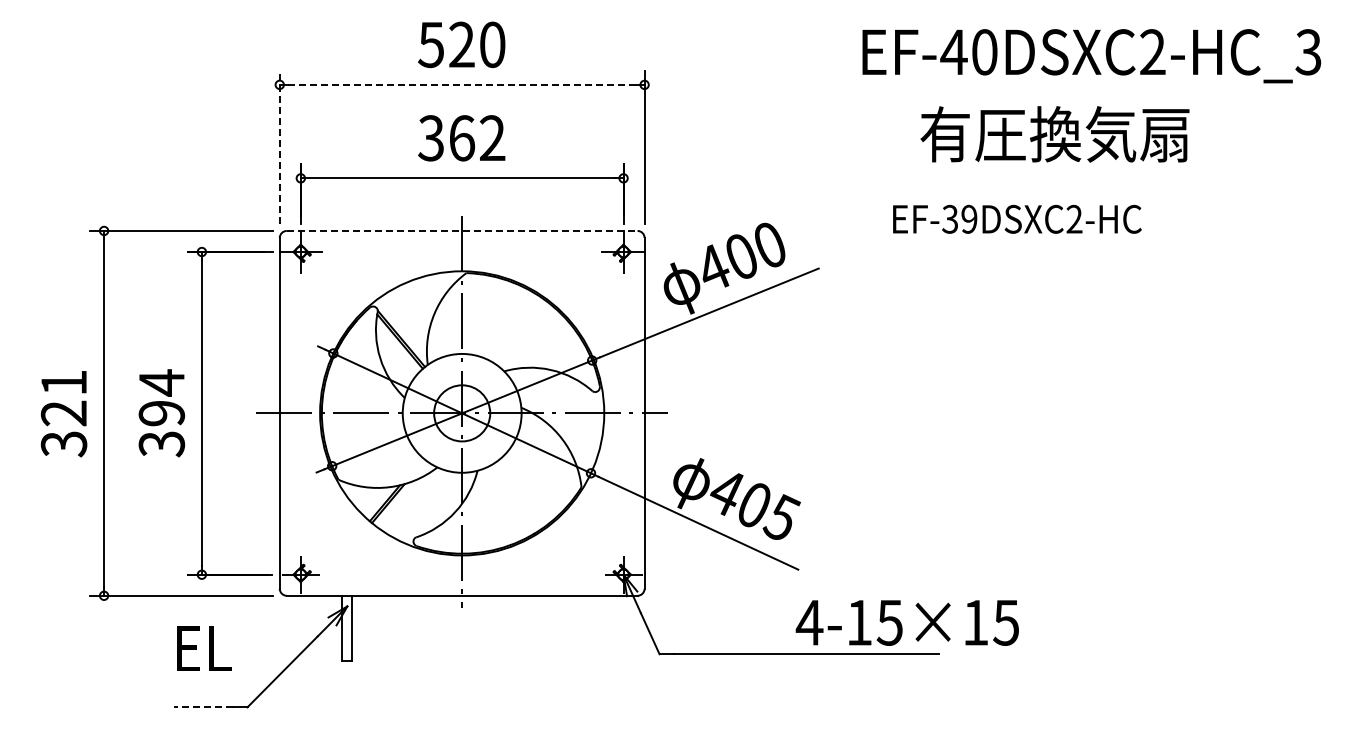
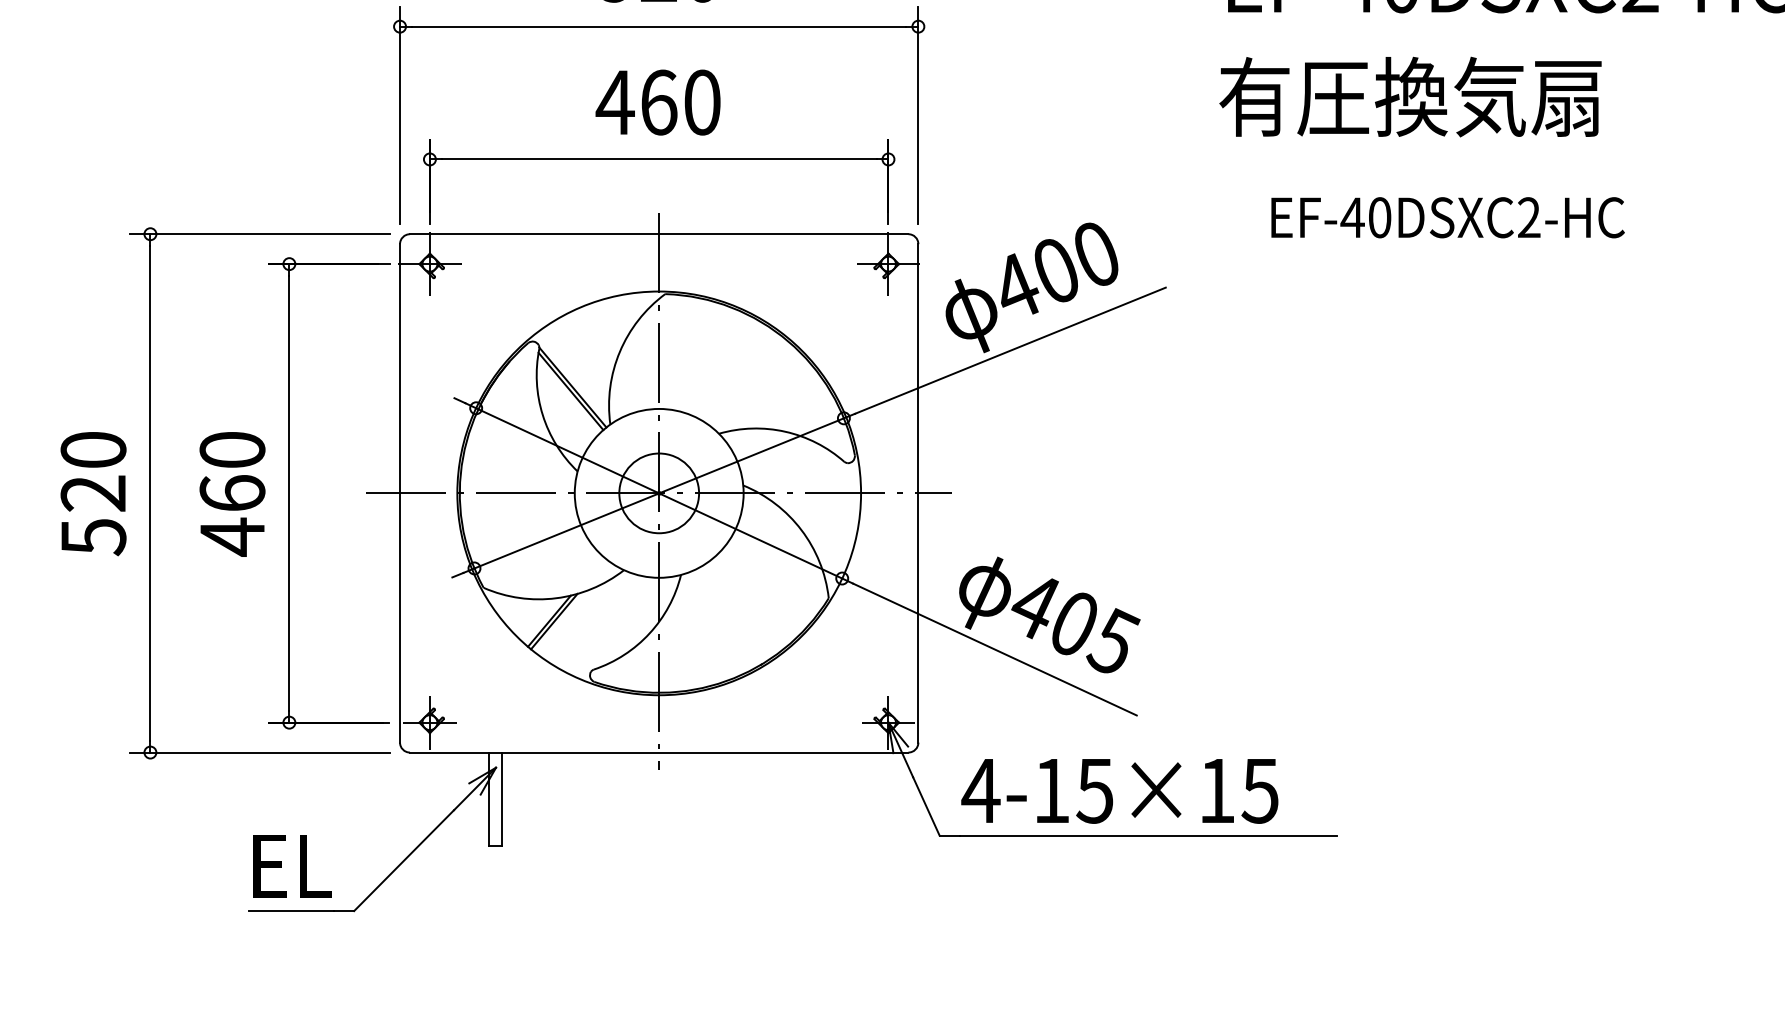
line: (462, 84) -> (659, 26), dashed -> solid
text: (1054, 134) -> (1409, 97), moved
text: (461, 138) -> (658, 102), 362 -> 460
line: (279, 147) -> (399, 115), dashed -> solid
text: (959, 218) -> (1365, 216), EF-39DSXC2-HC -> EF-40DSXC2-HC
line: (462, 230) -> (659, 233), dashed -> solid
text: (63, 413) -> (92, 493), 321 -> 520
text: (161, 413) -> (231, 493), 394 -> 460
text: (906, 622) -> (1118, 790), moved
text: (204, 648) -> (293, 865), moved
line: (203, 707) -> (291, 911), dashed -> solid

